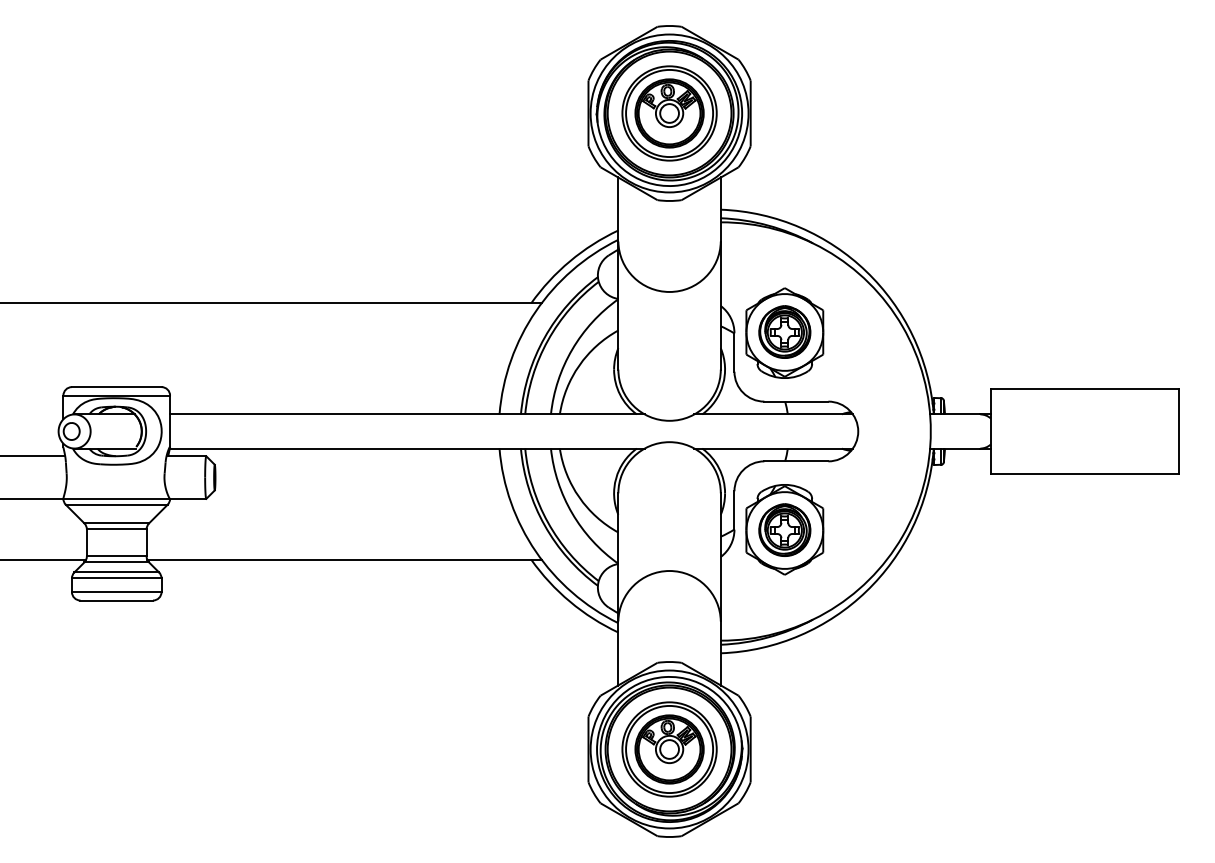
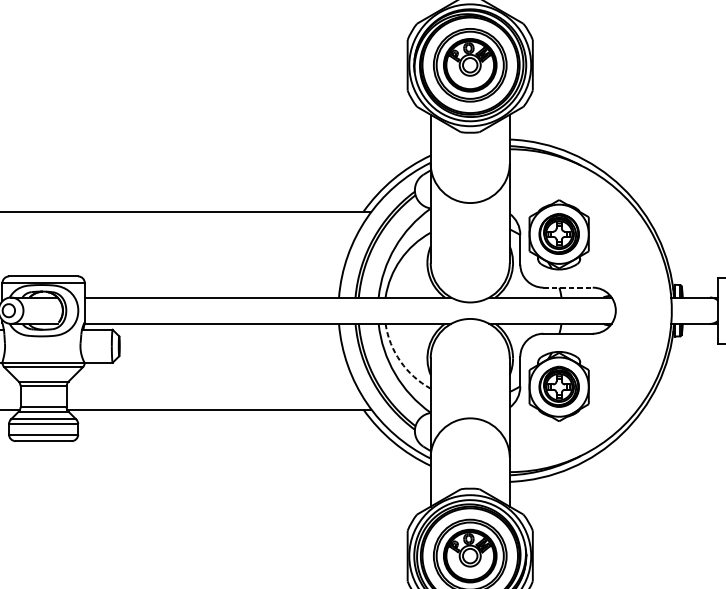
line: (796, 401) -> (568, 287), solid -> dashed
arc: (579, 497) -> (400, 361), solid -> dashed

